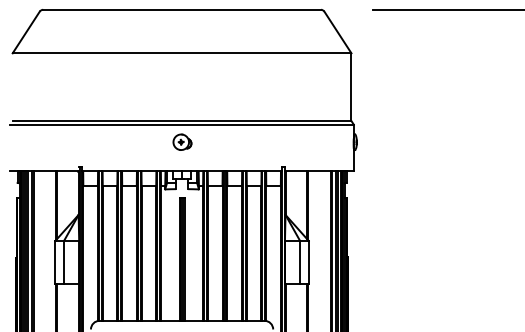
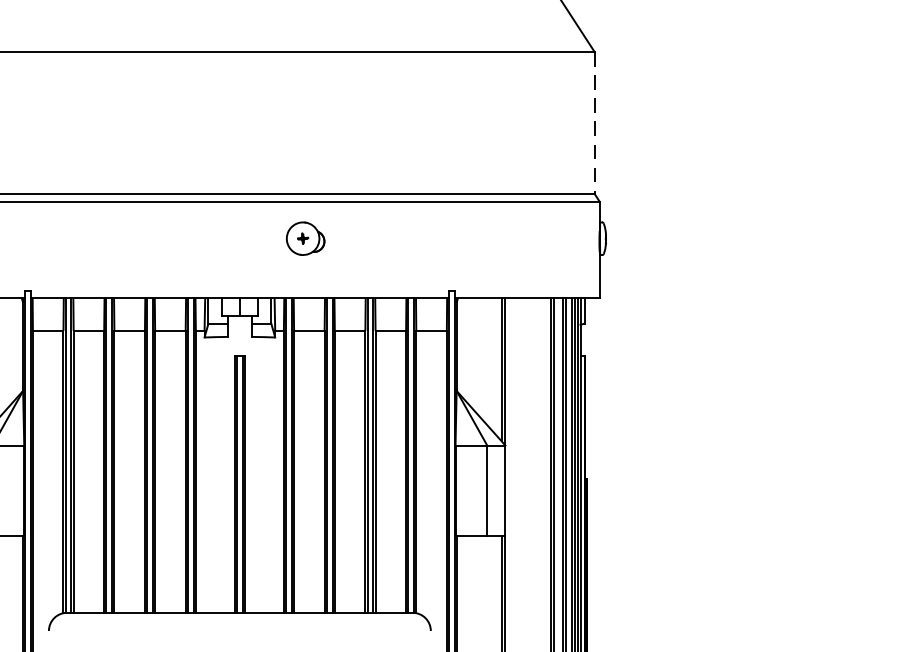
line: (351, 87) -> (594, 123), solid -> dashed
part: (182, 141) -> (305, 237), moved

